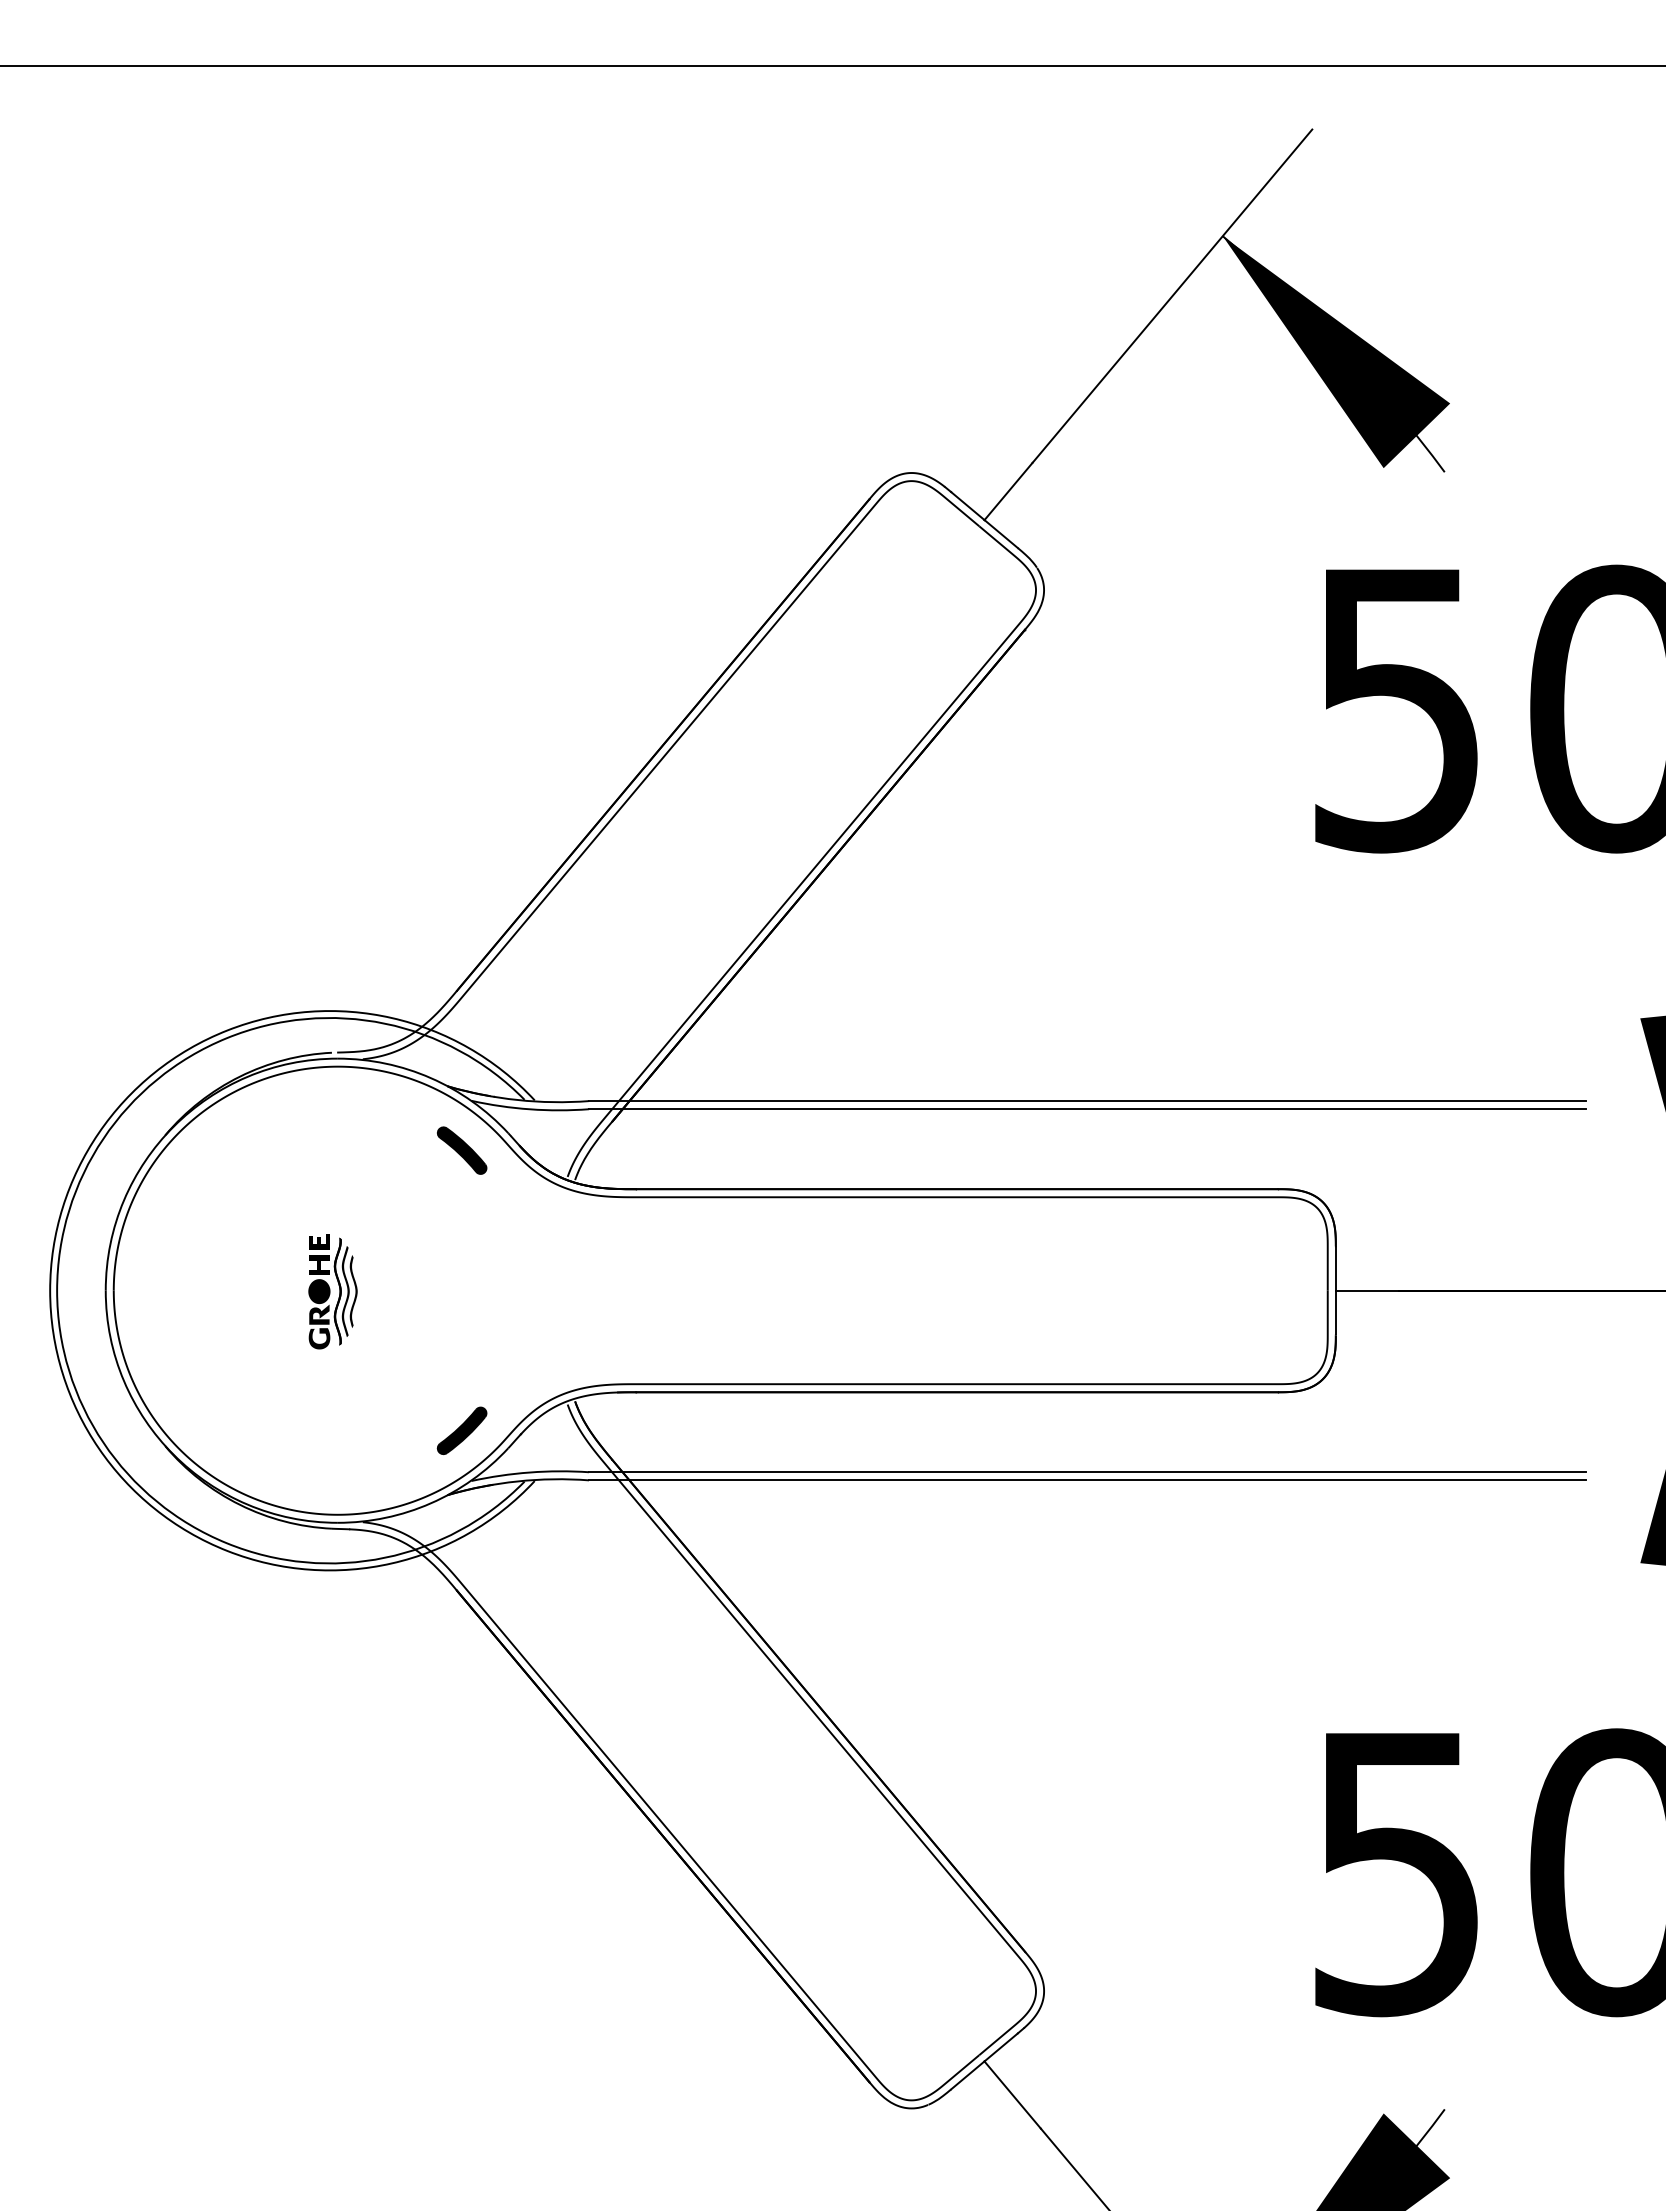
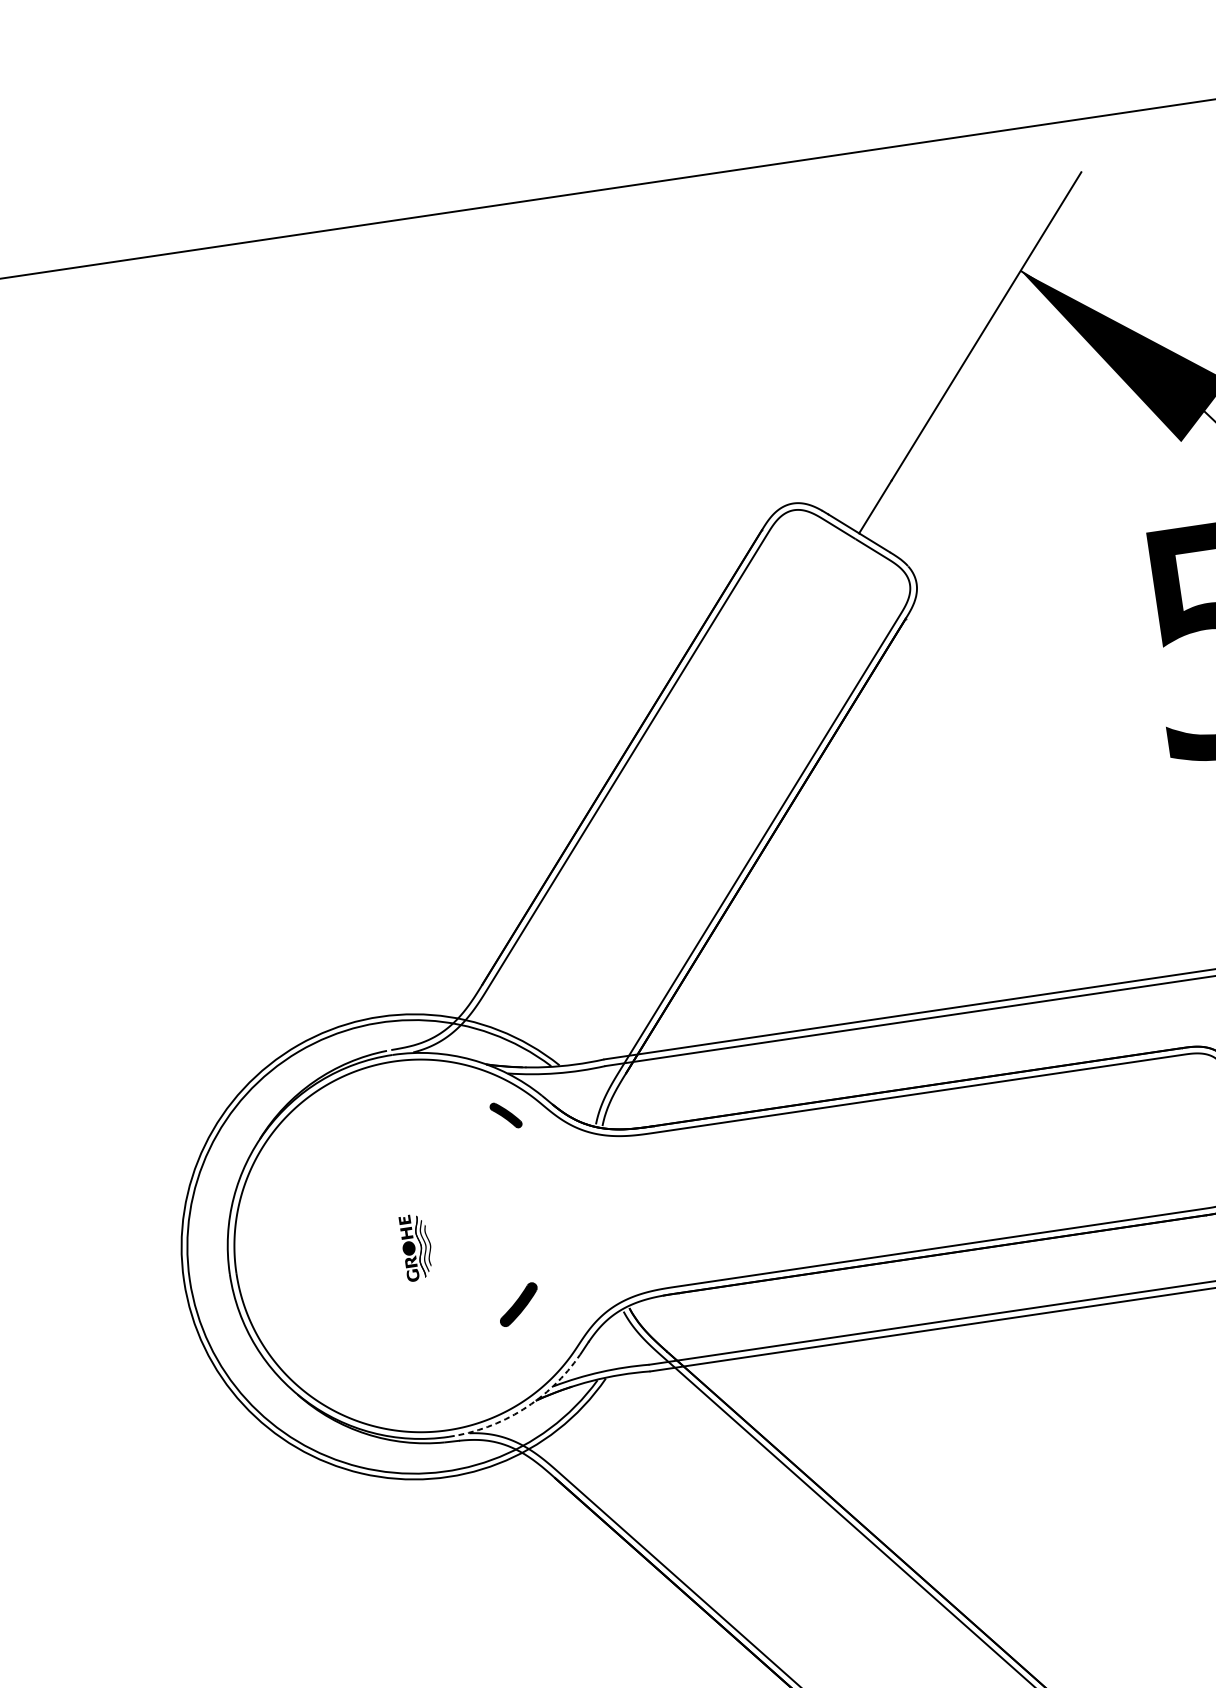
part: (462, 1150) -> (506, 1115), size x0.7
part: (332, 1291) -> (416, 1247), size x0.7
part: (461, 1430) -> (518, 1304), moved
arc: (430, 1503) -> (522, 1409), solid -> dashed

